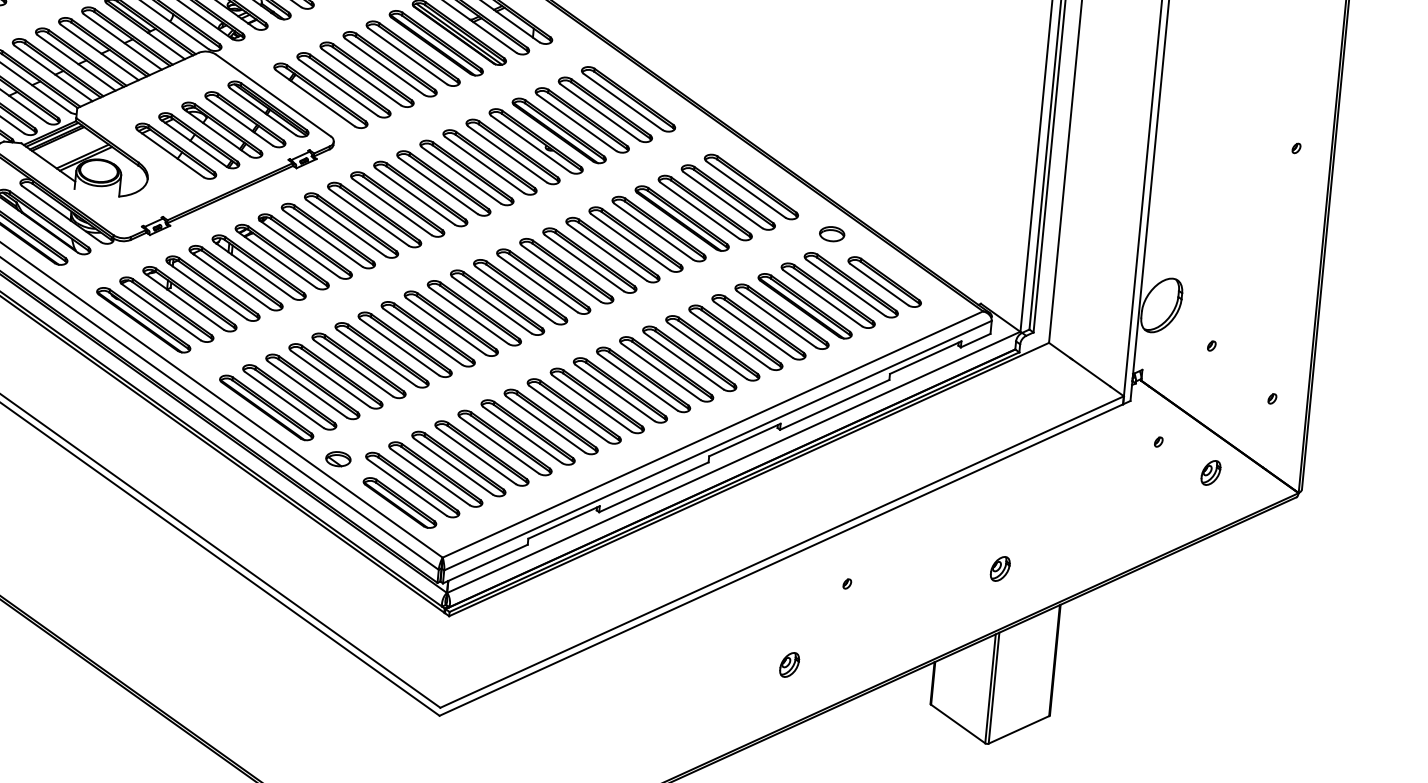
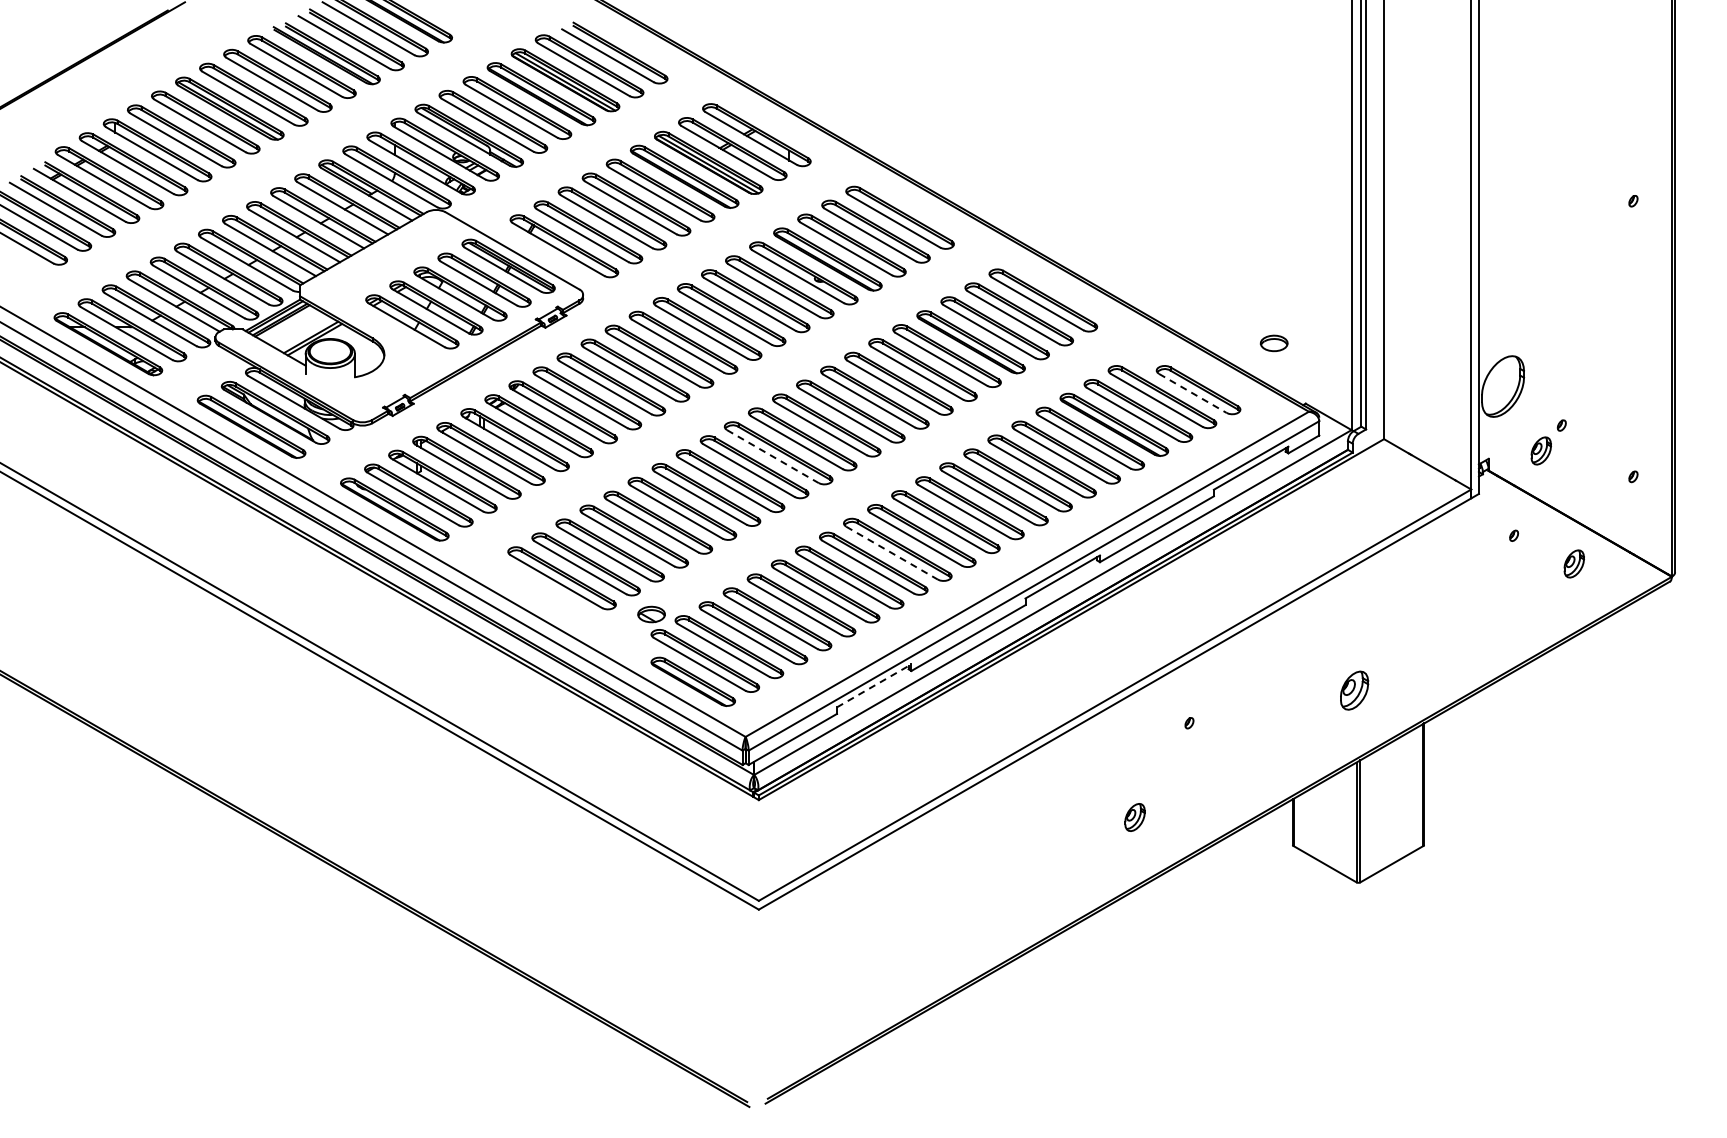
part: (831, 234) -> (1273, 343), moved
line: (879, 284) -> (1193, 393), solid -> dashed
line: (491, 305) -> (772, 456), solid -> dashed
part: (1190, 366) -> (1540, 450), added
line: (592, 403) -> (892, 553), solid -> dashed
part: (266, 408) -> (537, 592), removed
part: (338, 459) -> (651, 614), moved
line: (564, 522) -> (874, 685), solid -> dashed
part: (1000, 568) -> (1354, 690), size x1.4

